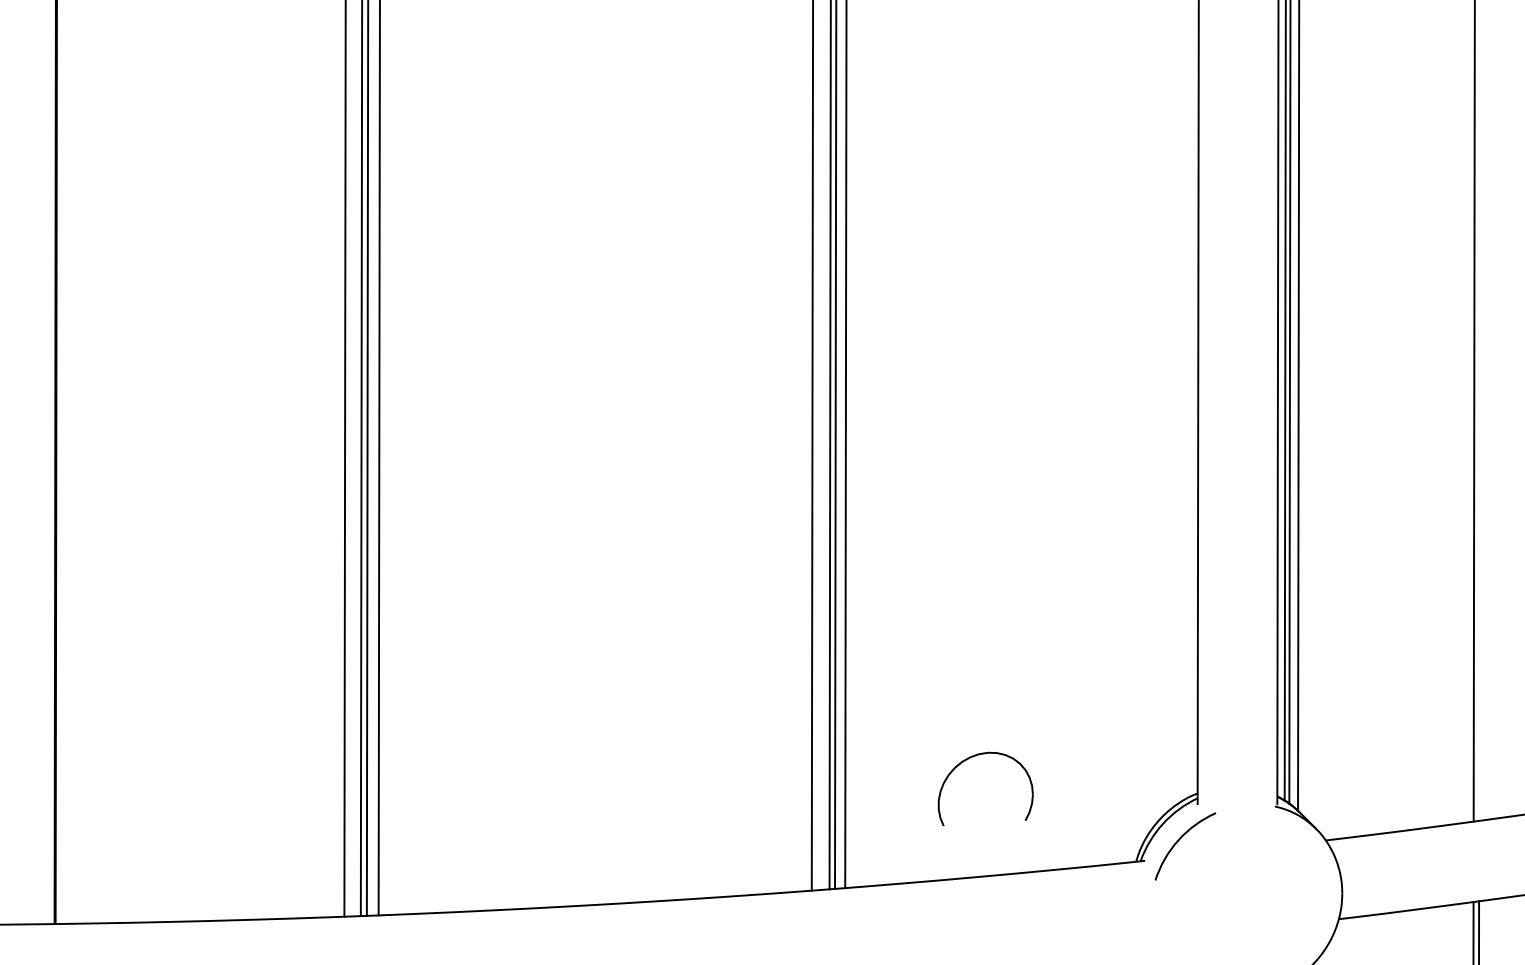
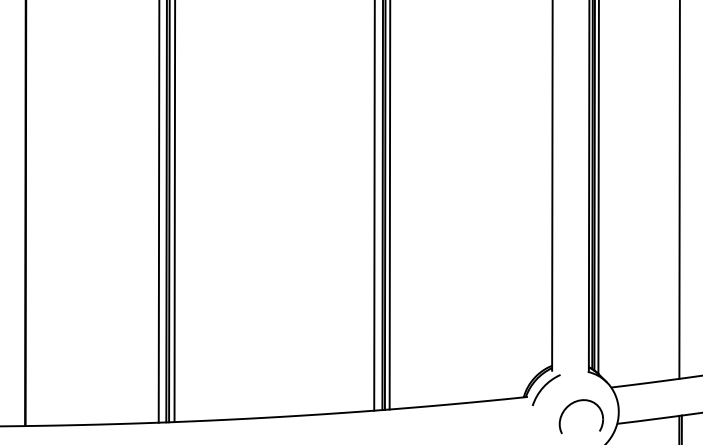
part: (970, 760) -> (574, 403), moved

